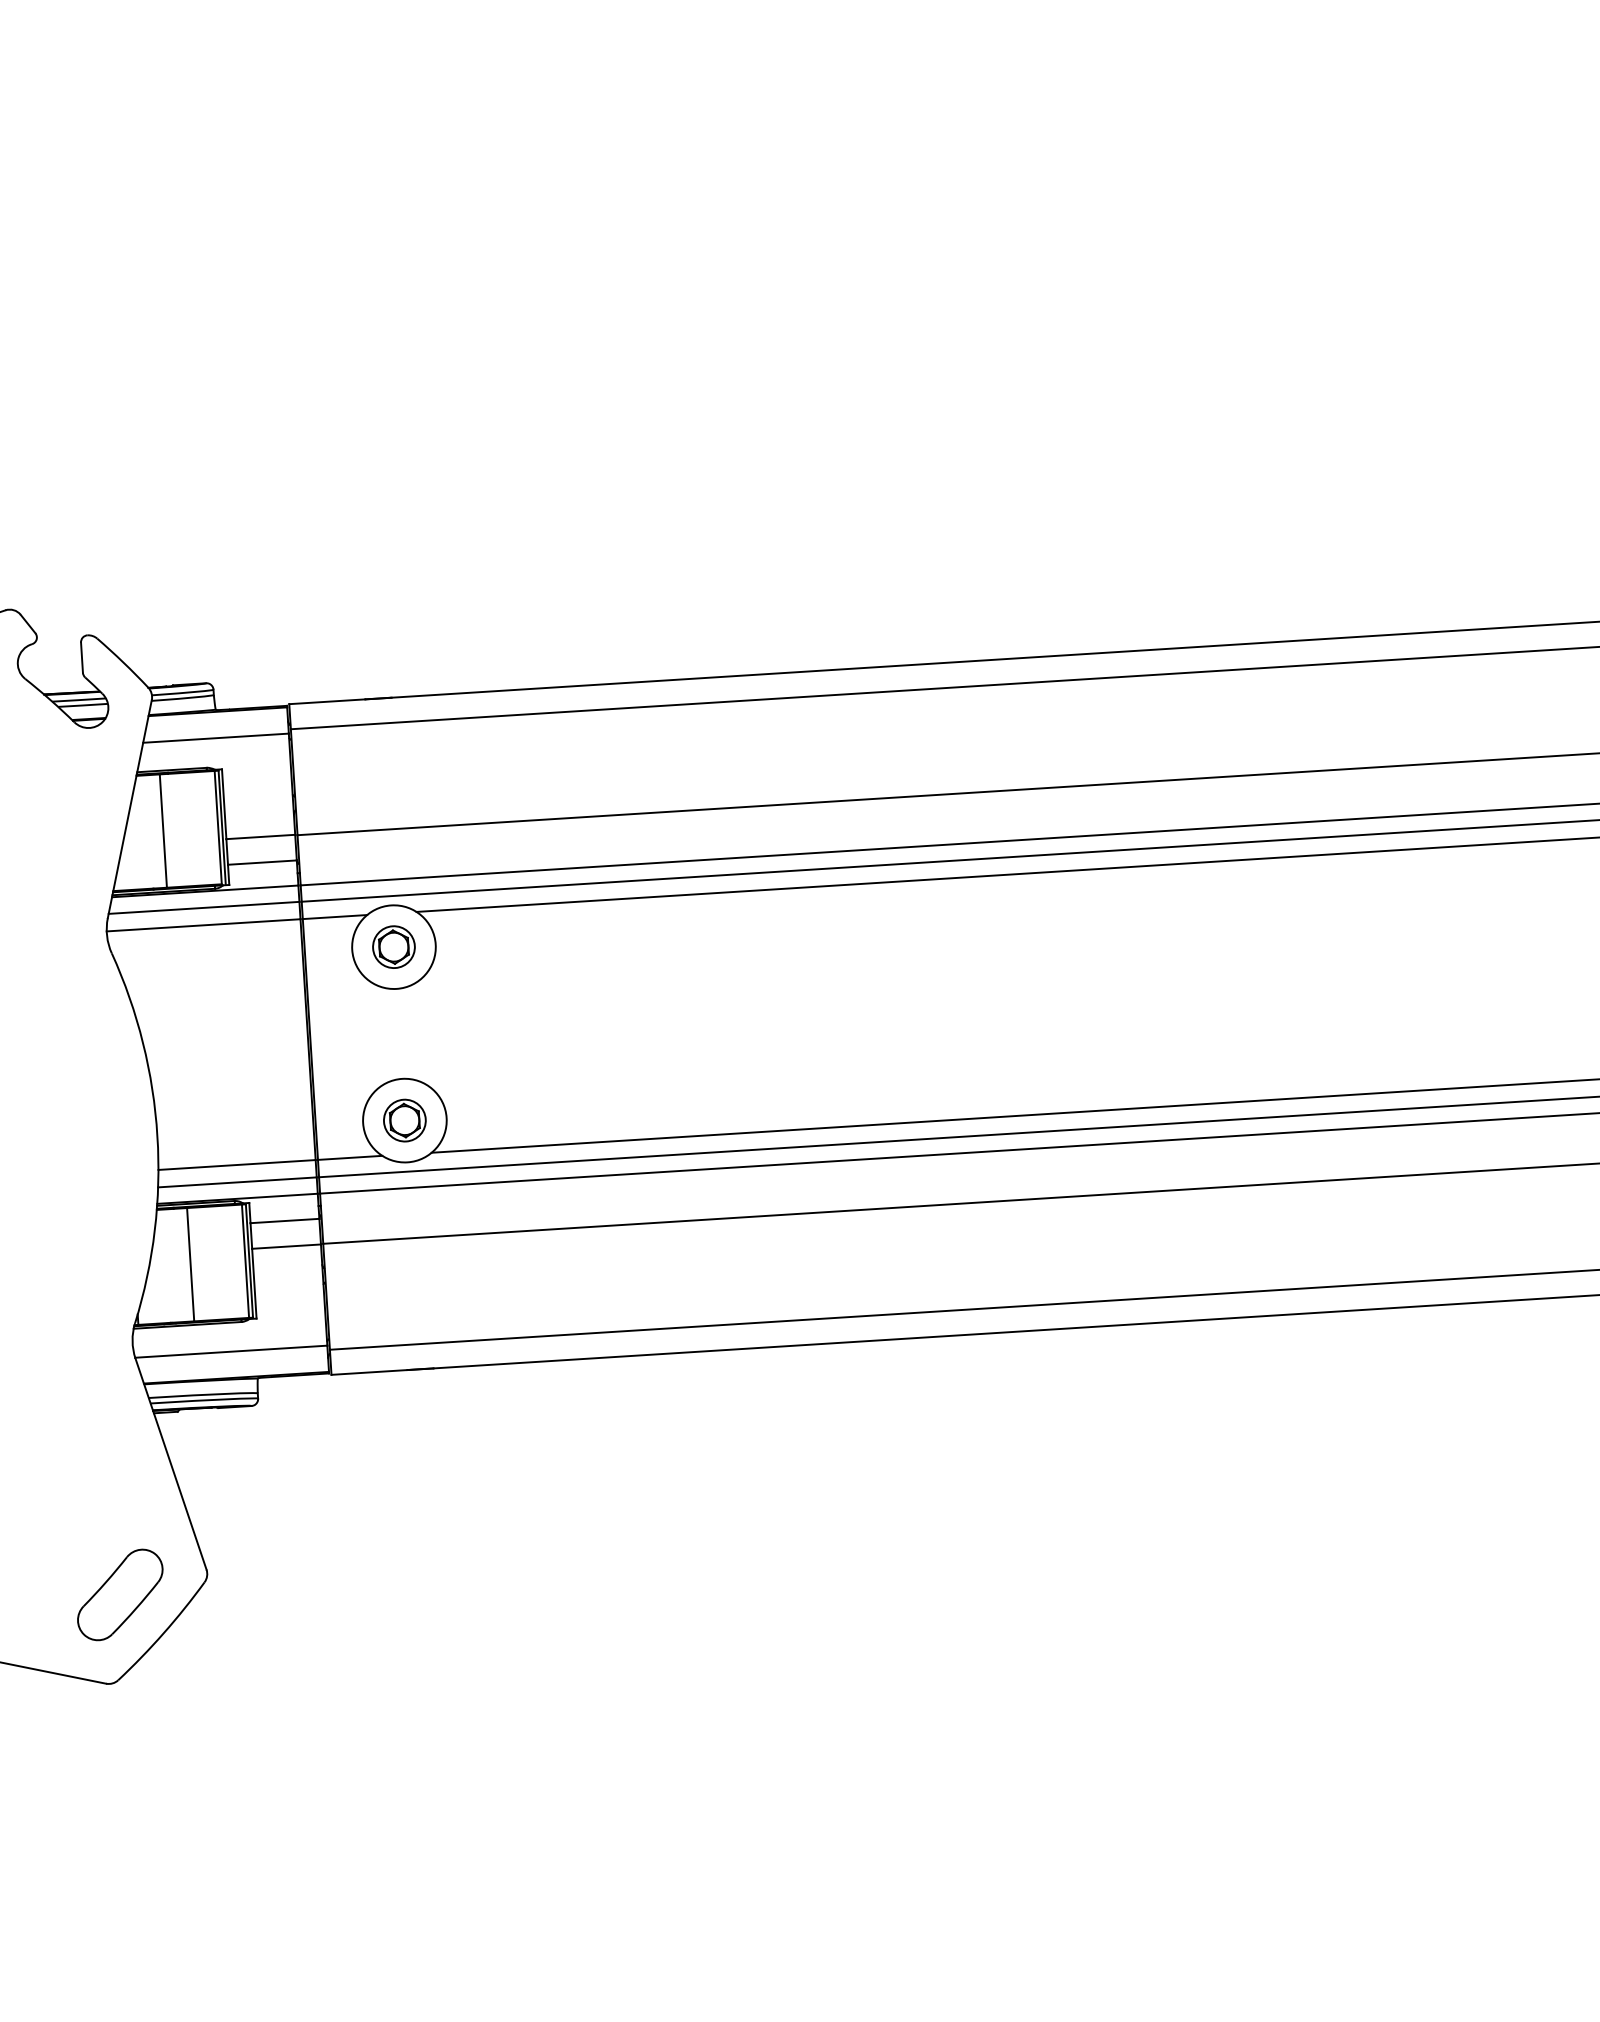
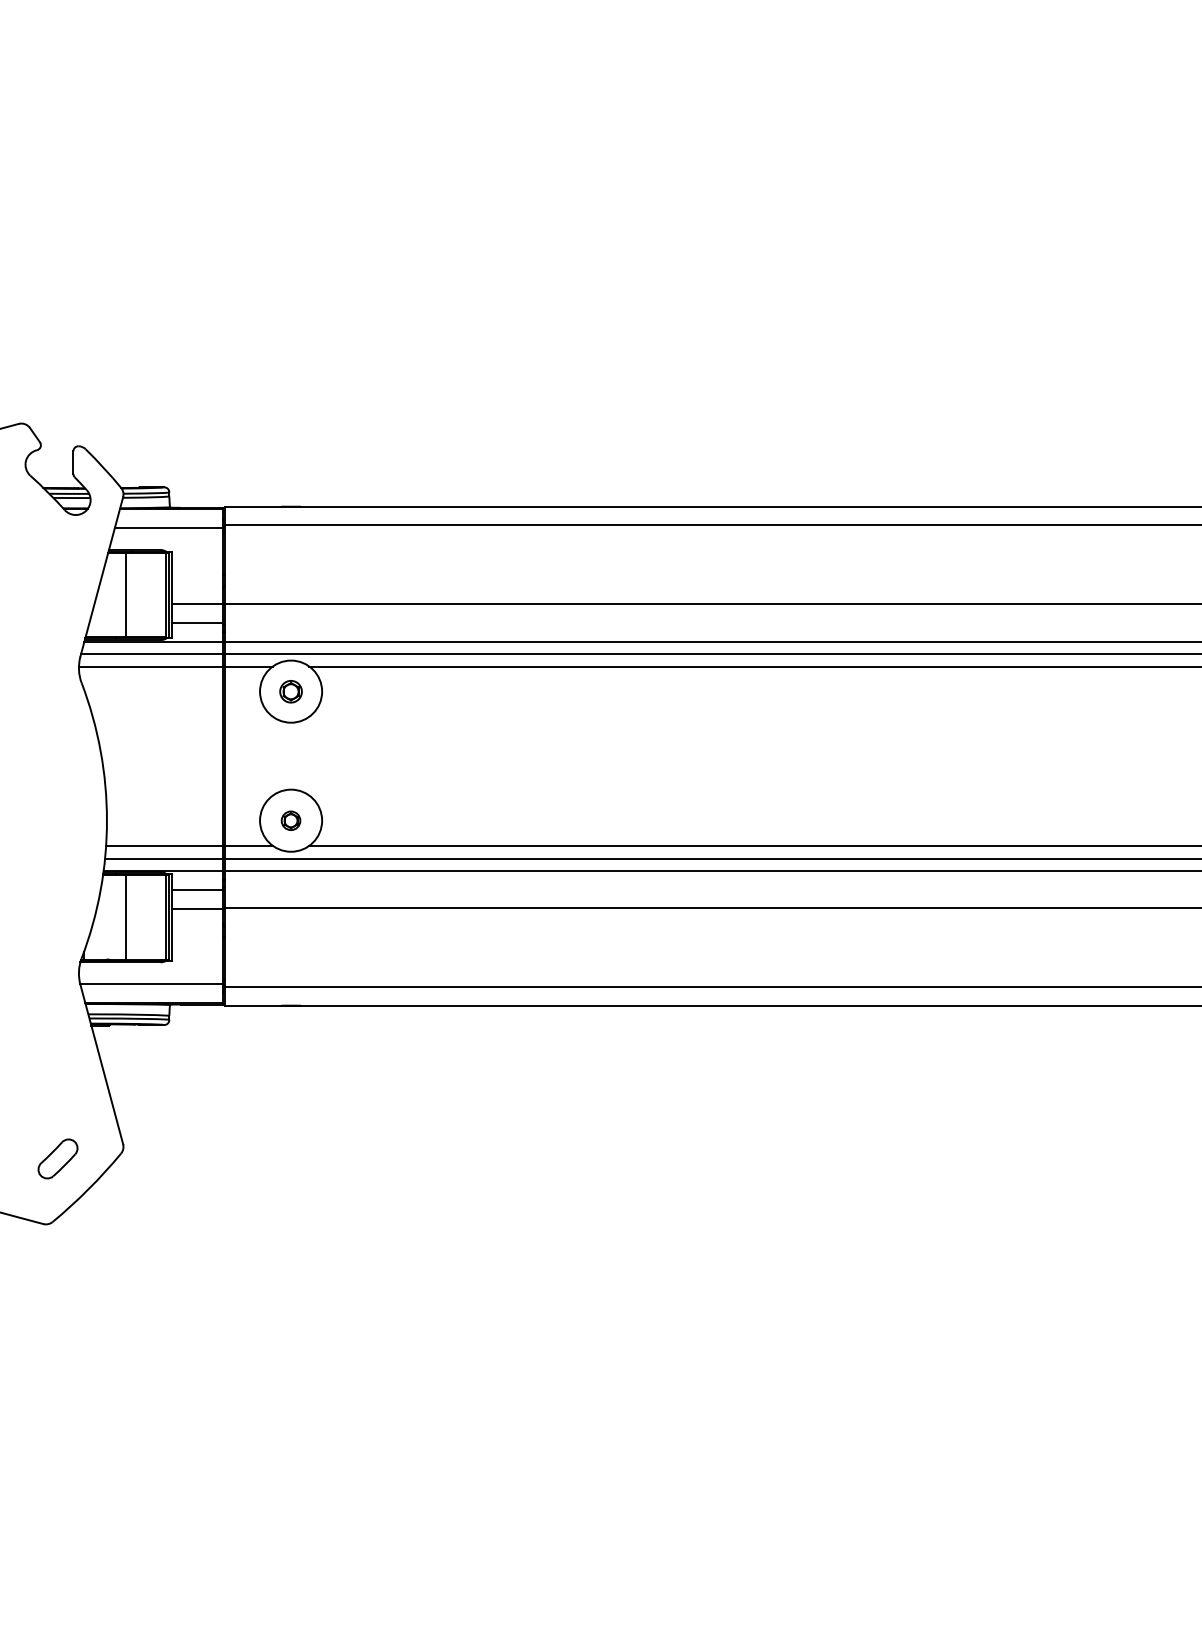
part: (393, 947) -> (290, 691), size x0.7
part: (404, 1120) -> (290, 820), size x0.6
part: (119, 1594) -> (57, 1158), size x0.6

